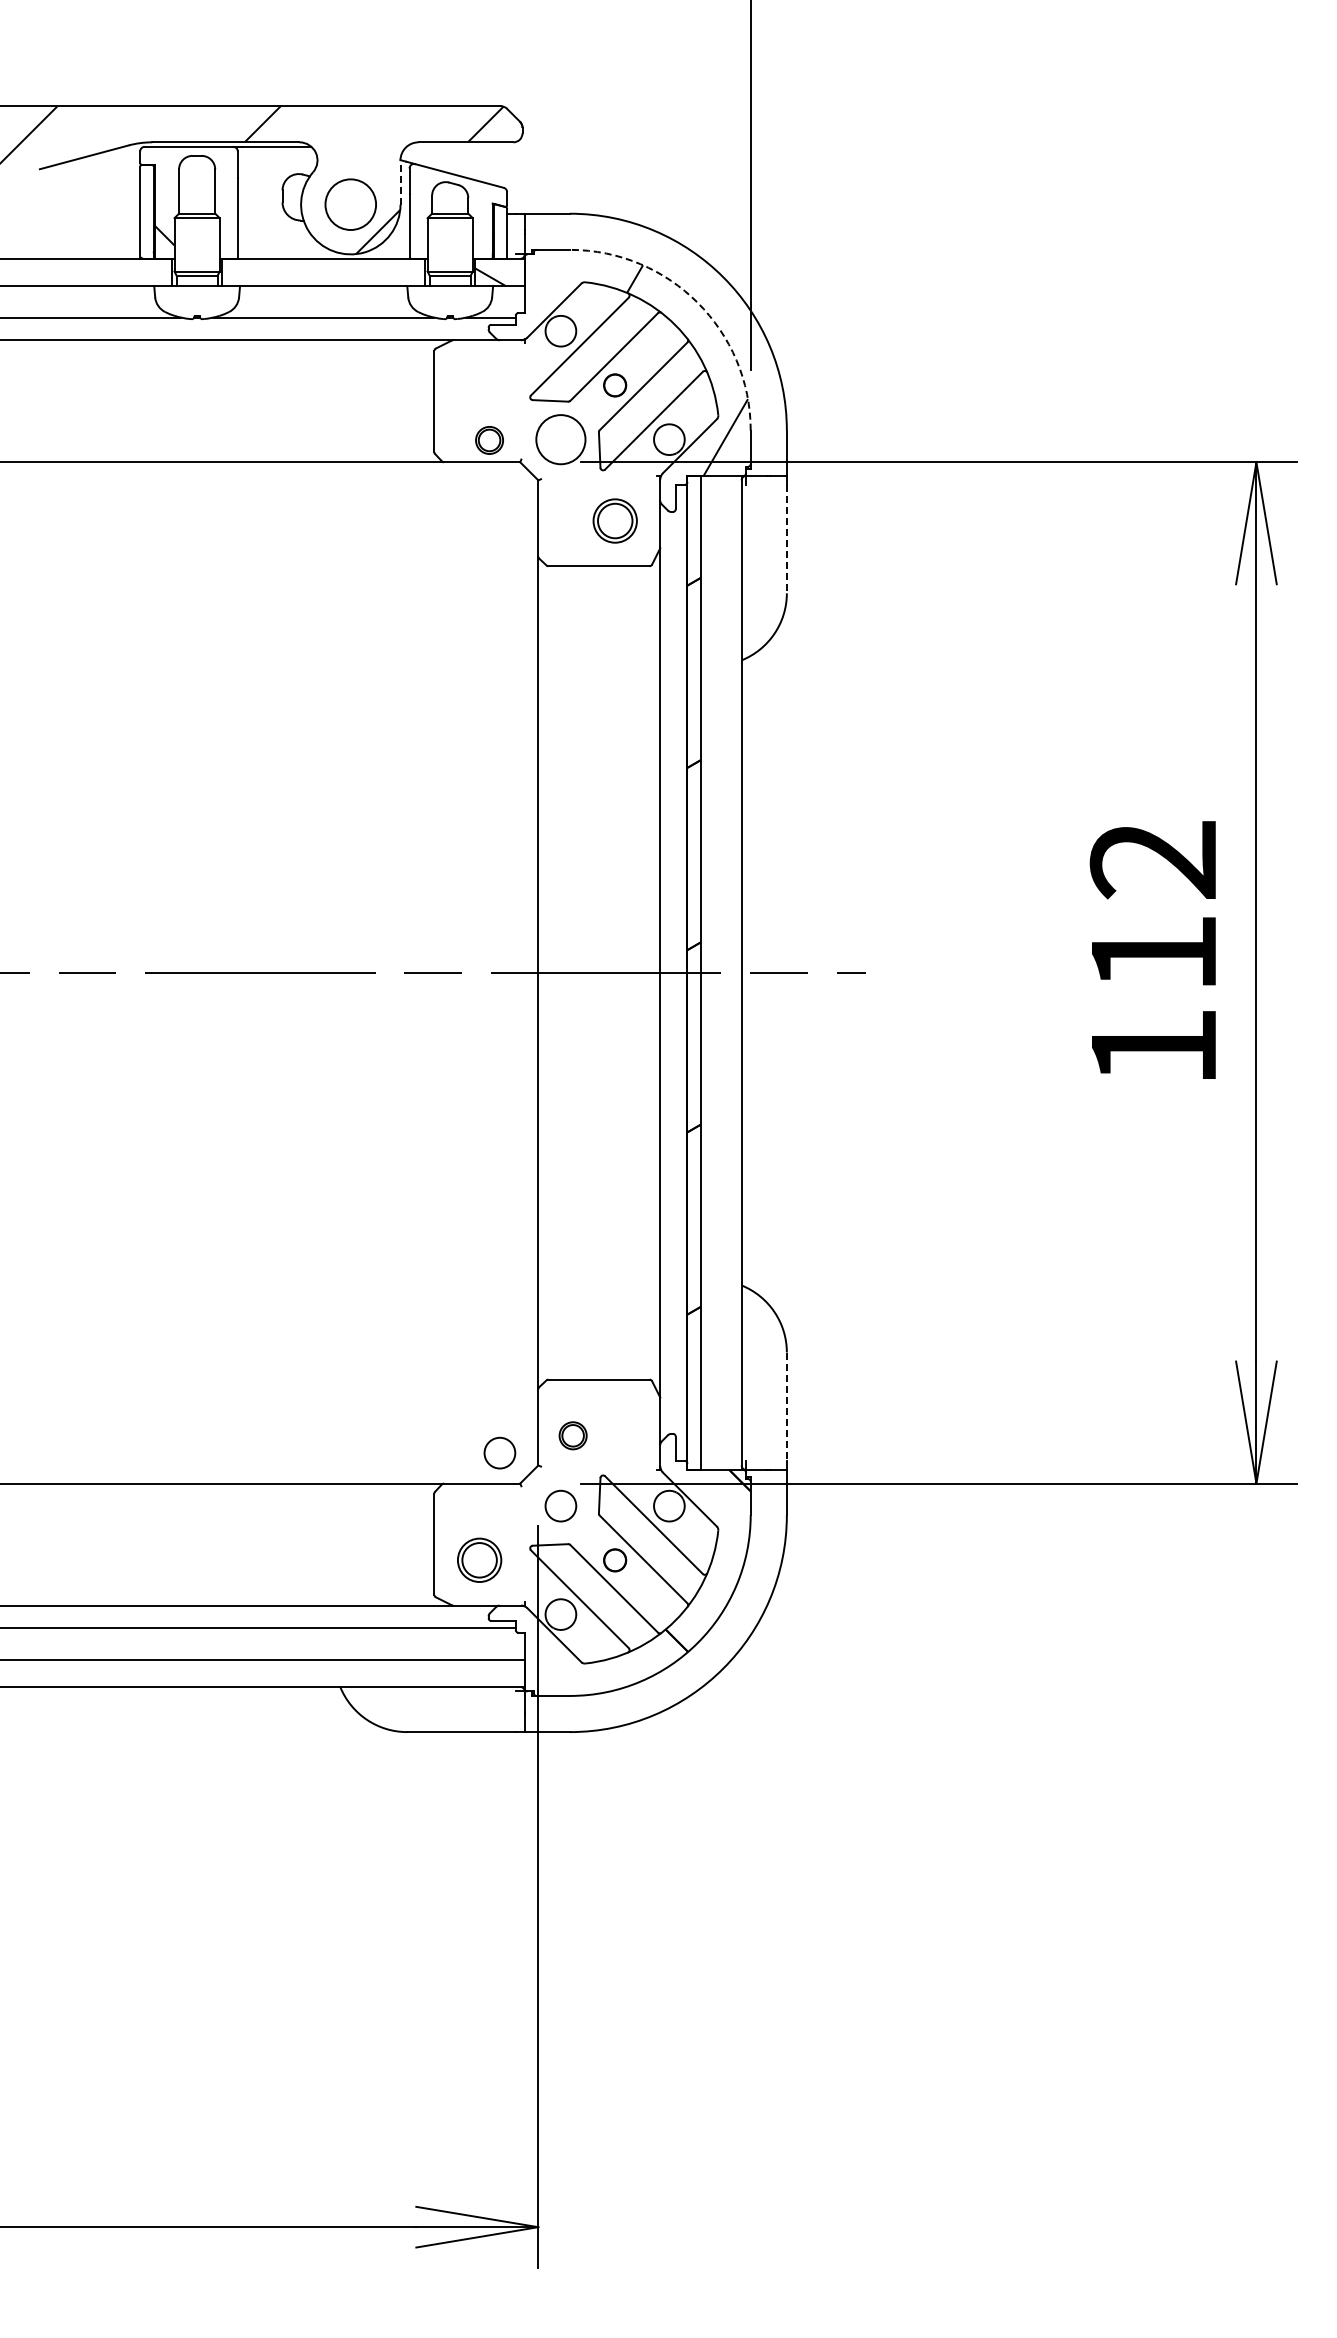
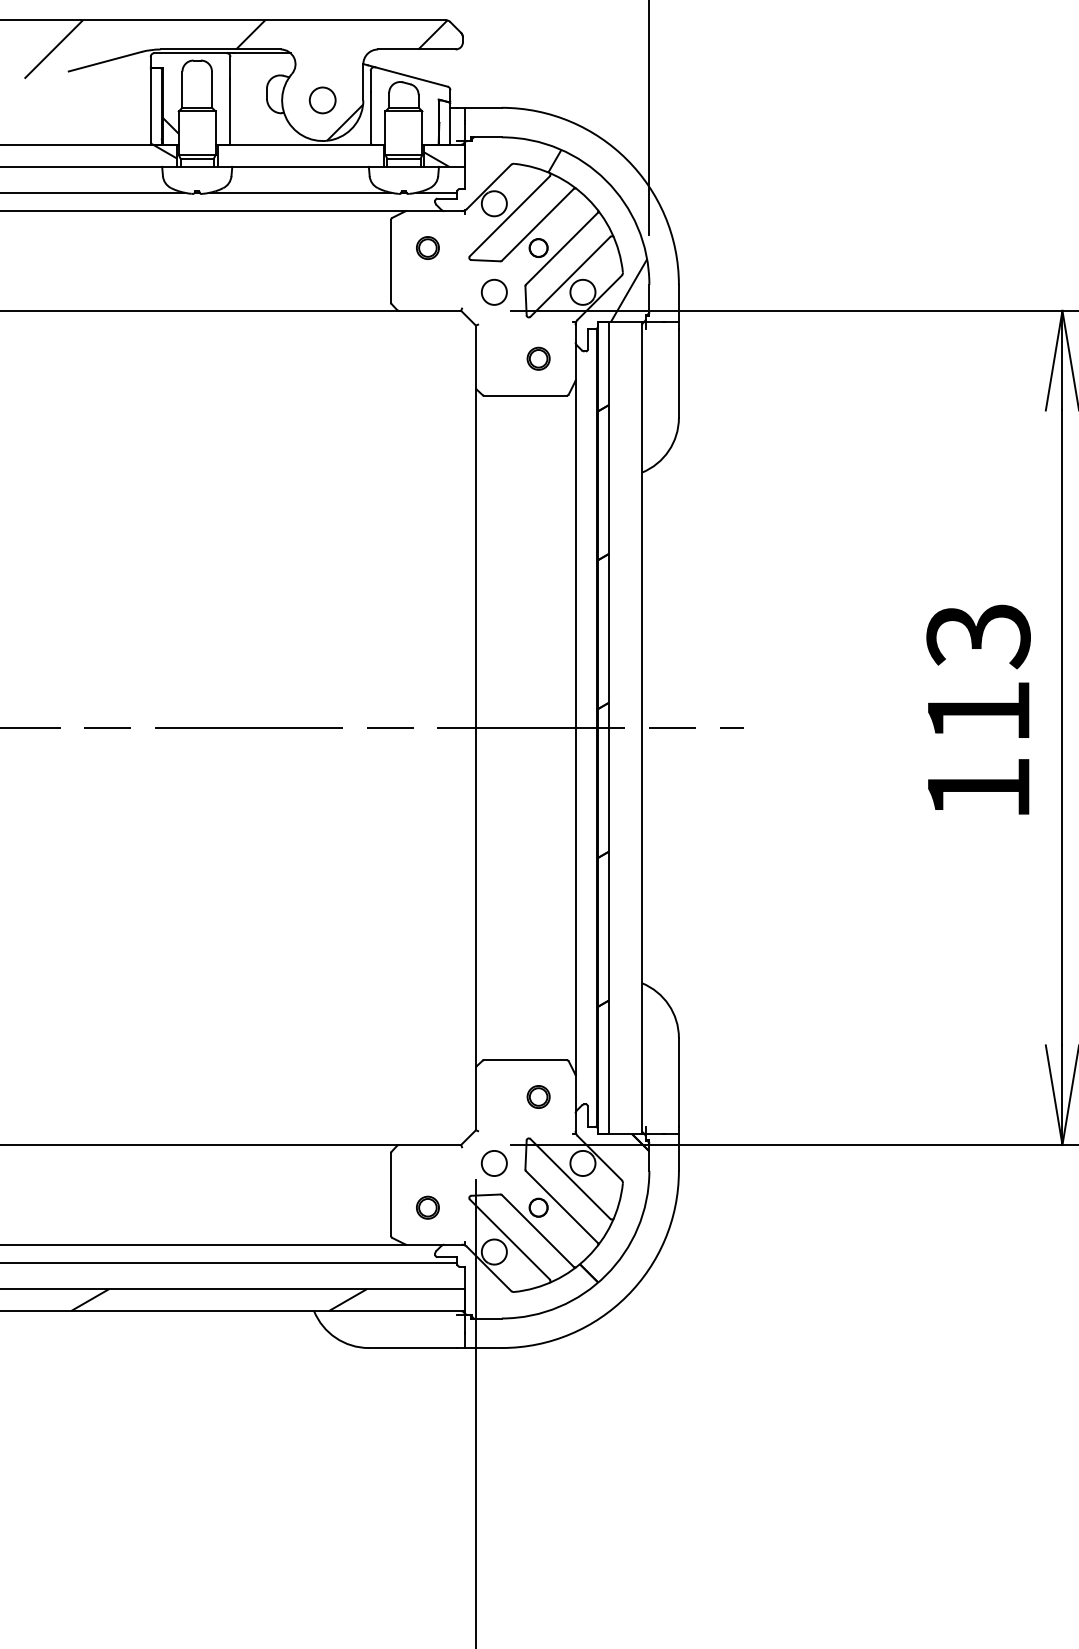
line: (400, 182) -> (363, 82), dashed -> solid
circle: (350, 204) -> (322, 100), size x0.62
hatch: (157, 266) -> (164, 150), added
arc: (697, 302) -> (605, 180), dashed -> solid
circle: (560, 439) -> (494, 292), size x0.62
part: (489, 440) -> (427, 248), moved
part: (614, 520) -> (538, 358), size x0.62
line: (786, 539) -> (678, 373), dashed -> solid
text: (1153, 861) -> (978, 636), 112 -> 113
line: (786, 1407) -> (678, 1082), dashed -> solid
part: (572, 1435) -> (538, 1096), moved
circle: (499, 1452) -> (444, 1119), removed
part: (479, 1560) -> (427, 1207), size x0.62
hatch: (223, 1672) -> (218, 1299), added

